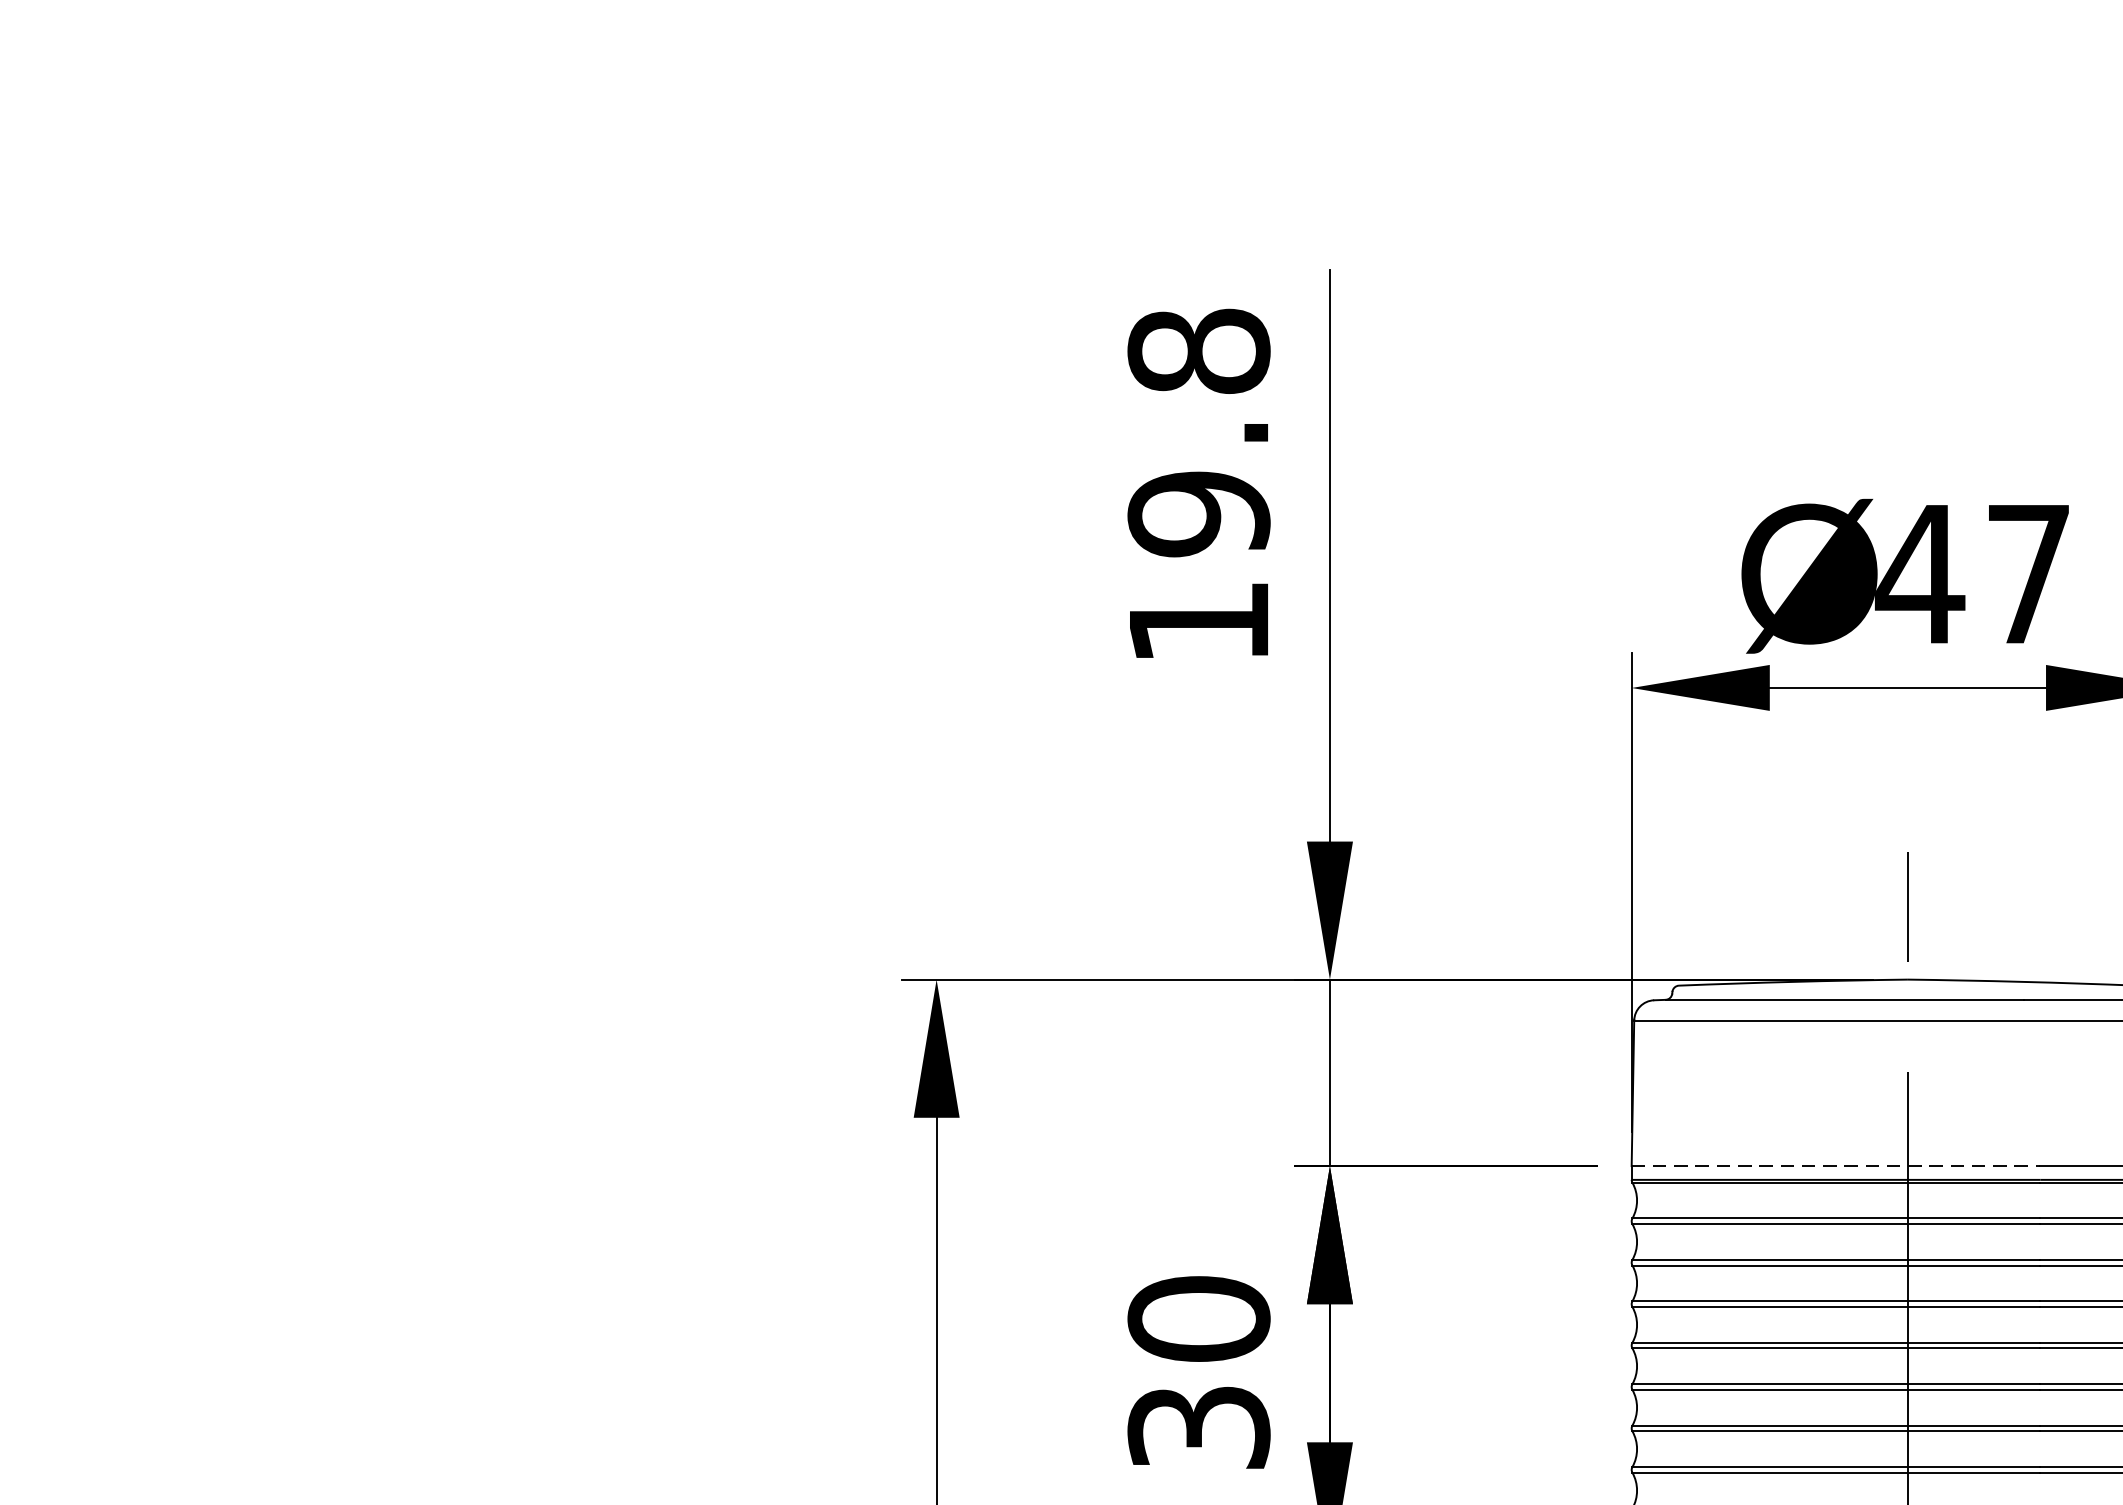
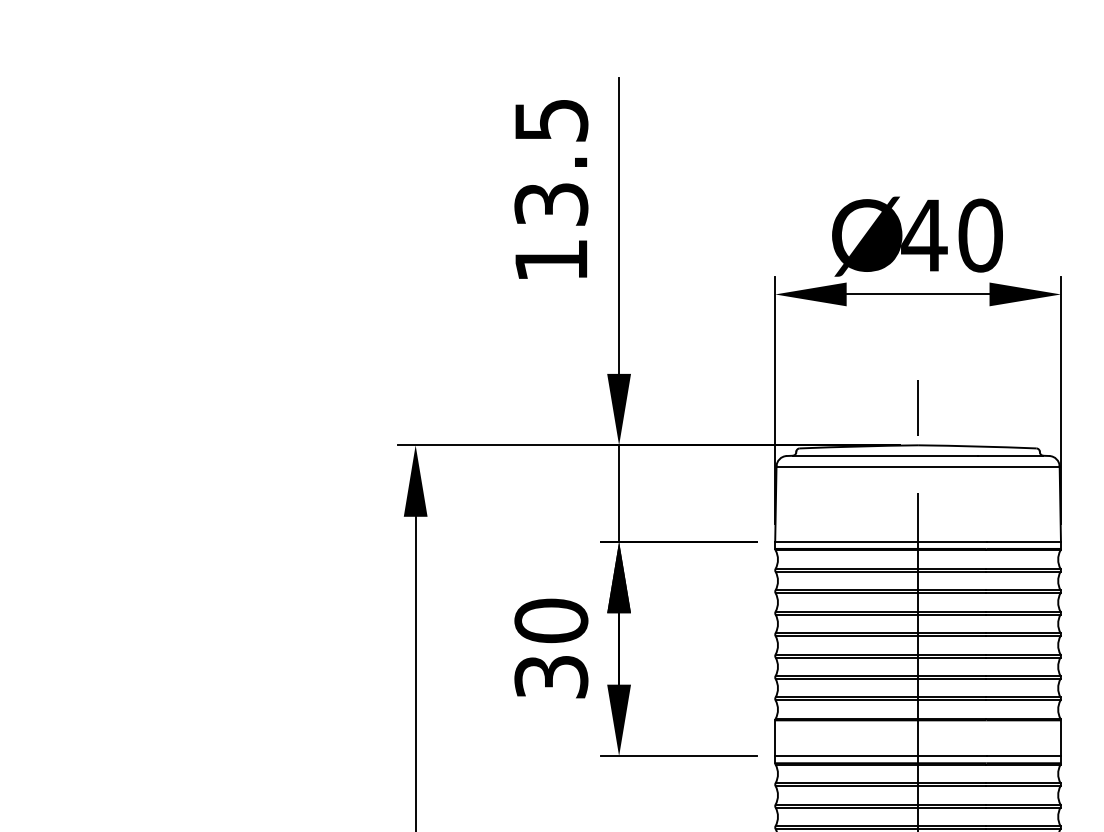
text: (1199, 432) -> (551, 162), 19.8 -> 13.5
text: (2028, 574) -> (980, 235), 47 -> 40
line: (1835, 1165) -> (880, 541), dashed -> solid

